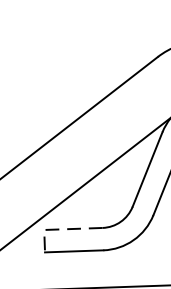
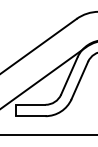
line: (59, 228) -> (23, 104), dashed -> solid

